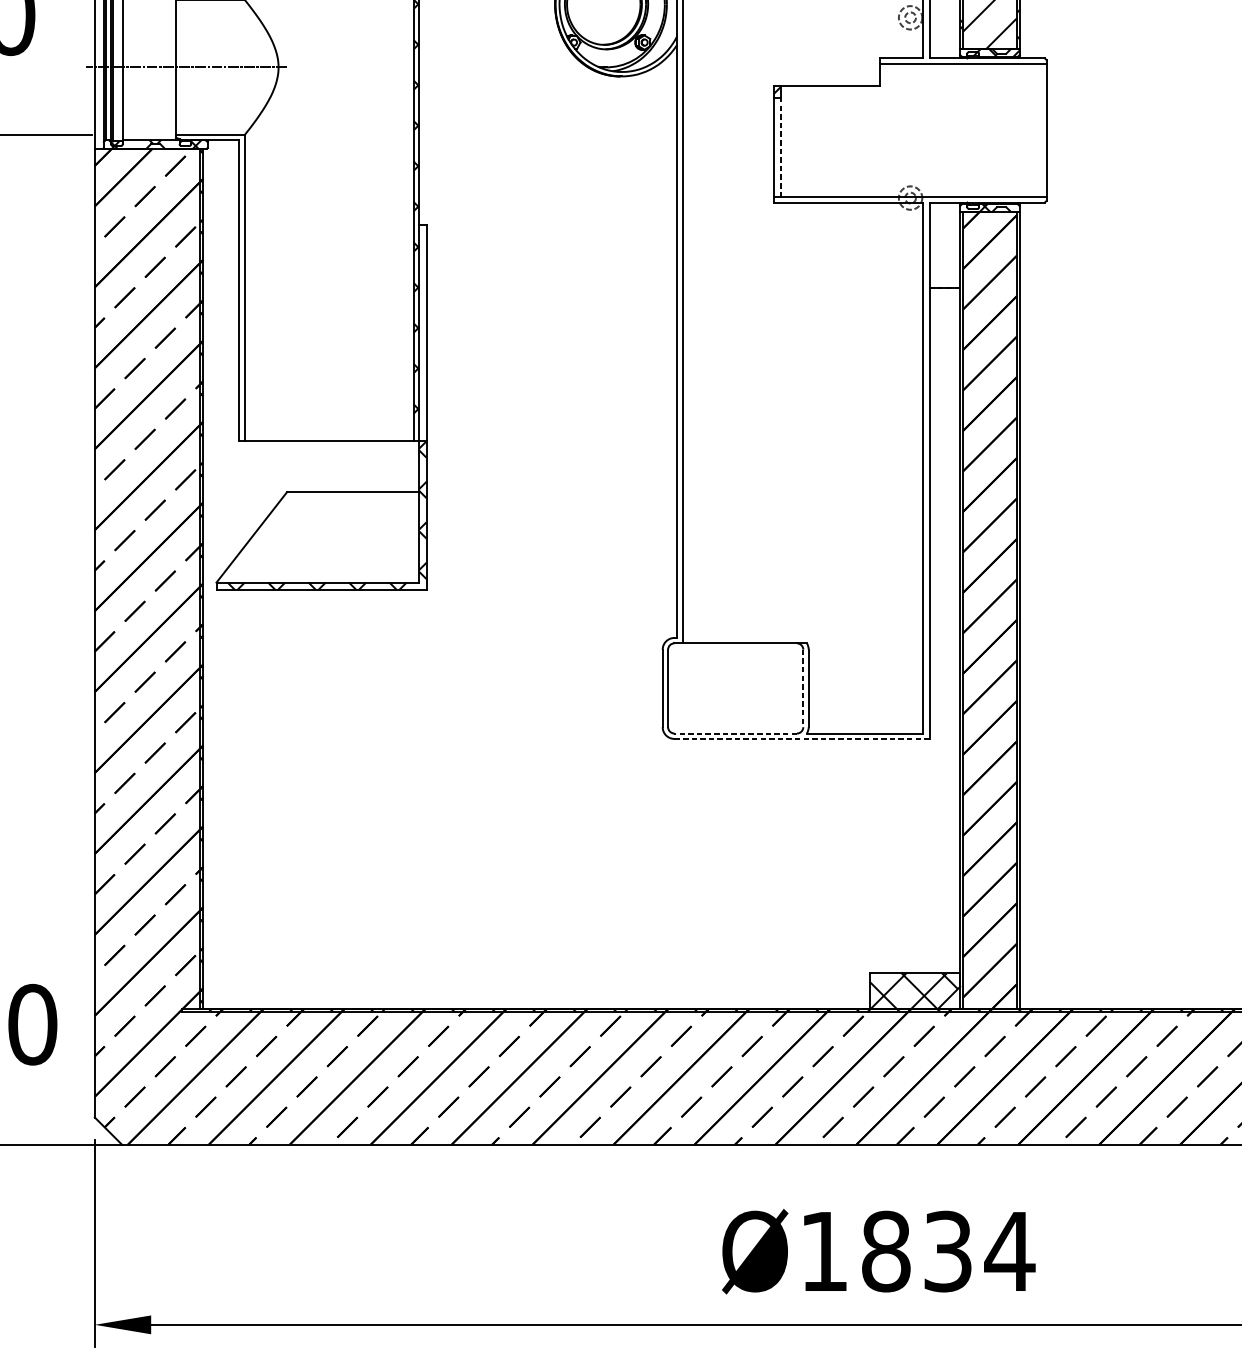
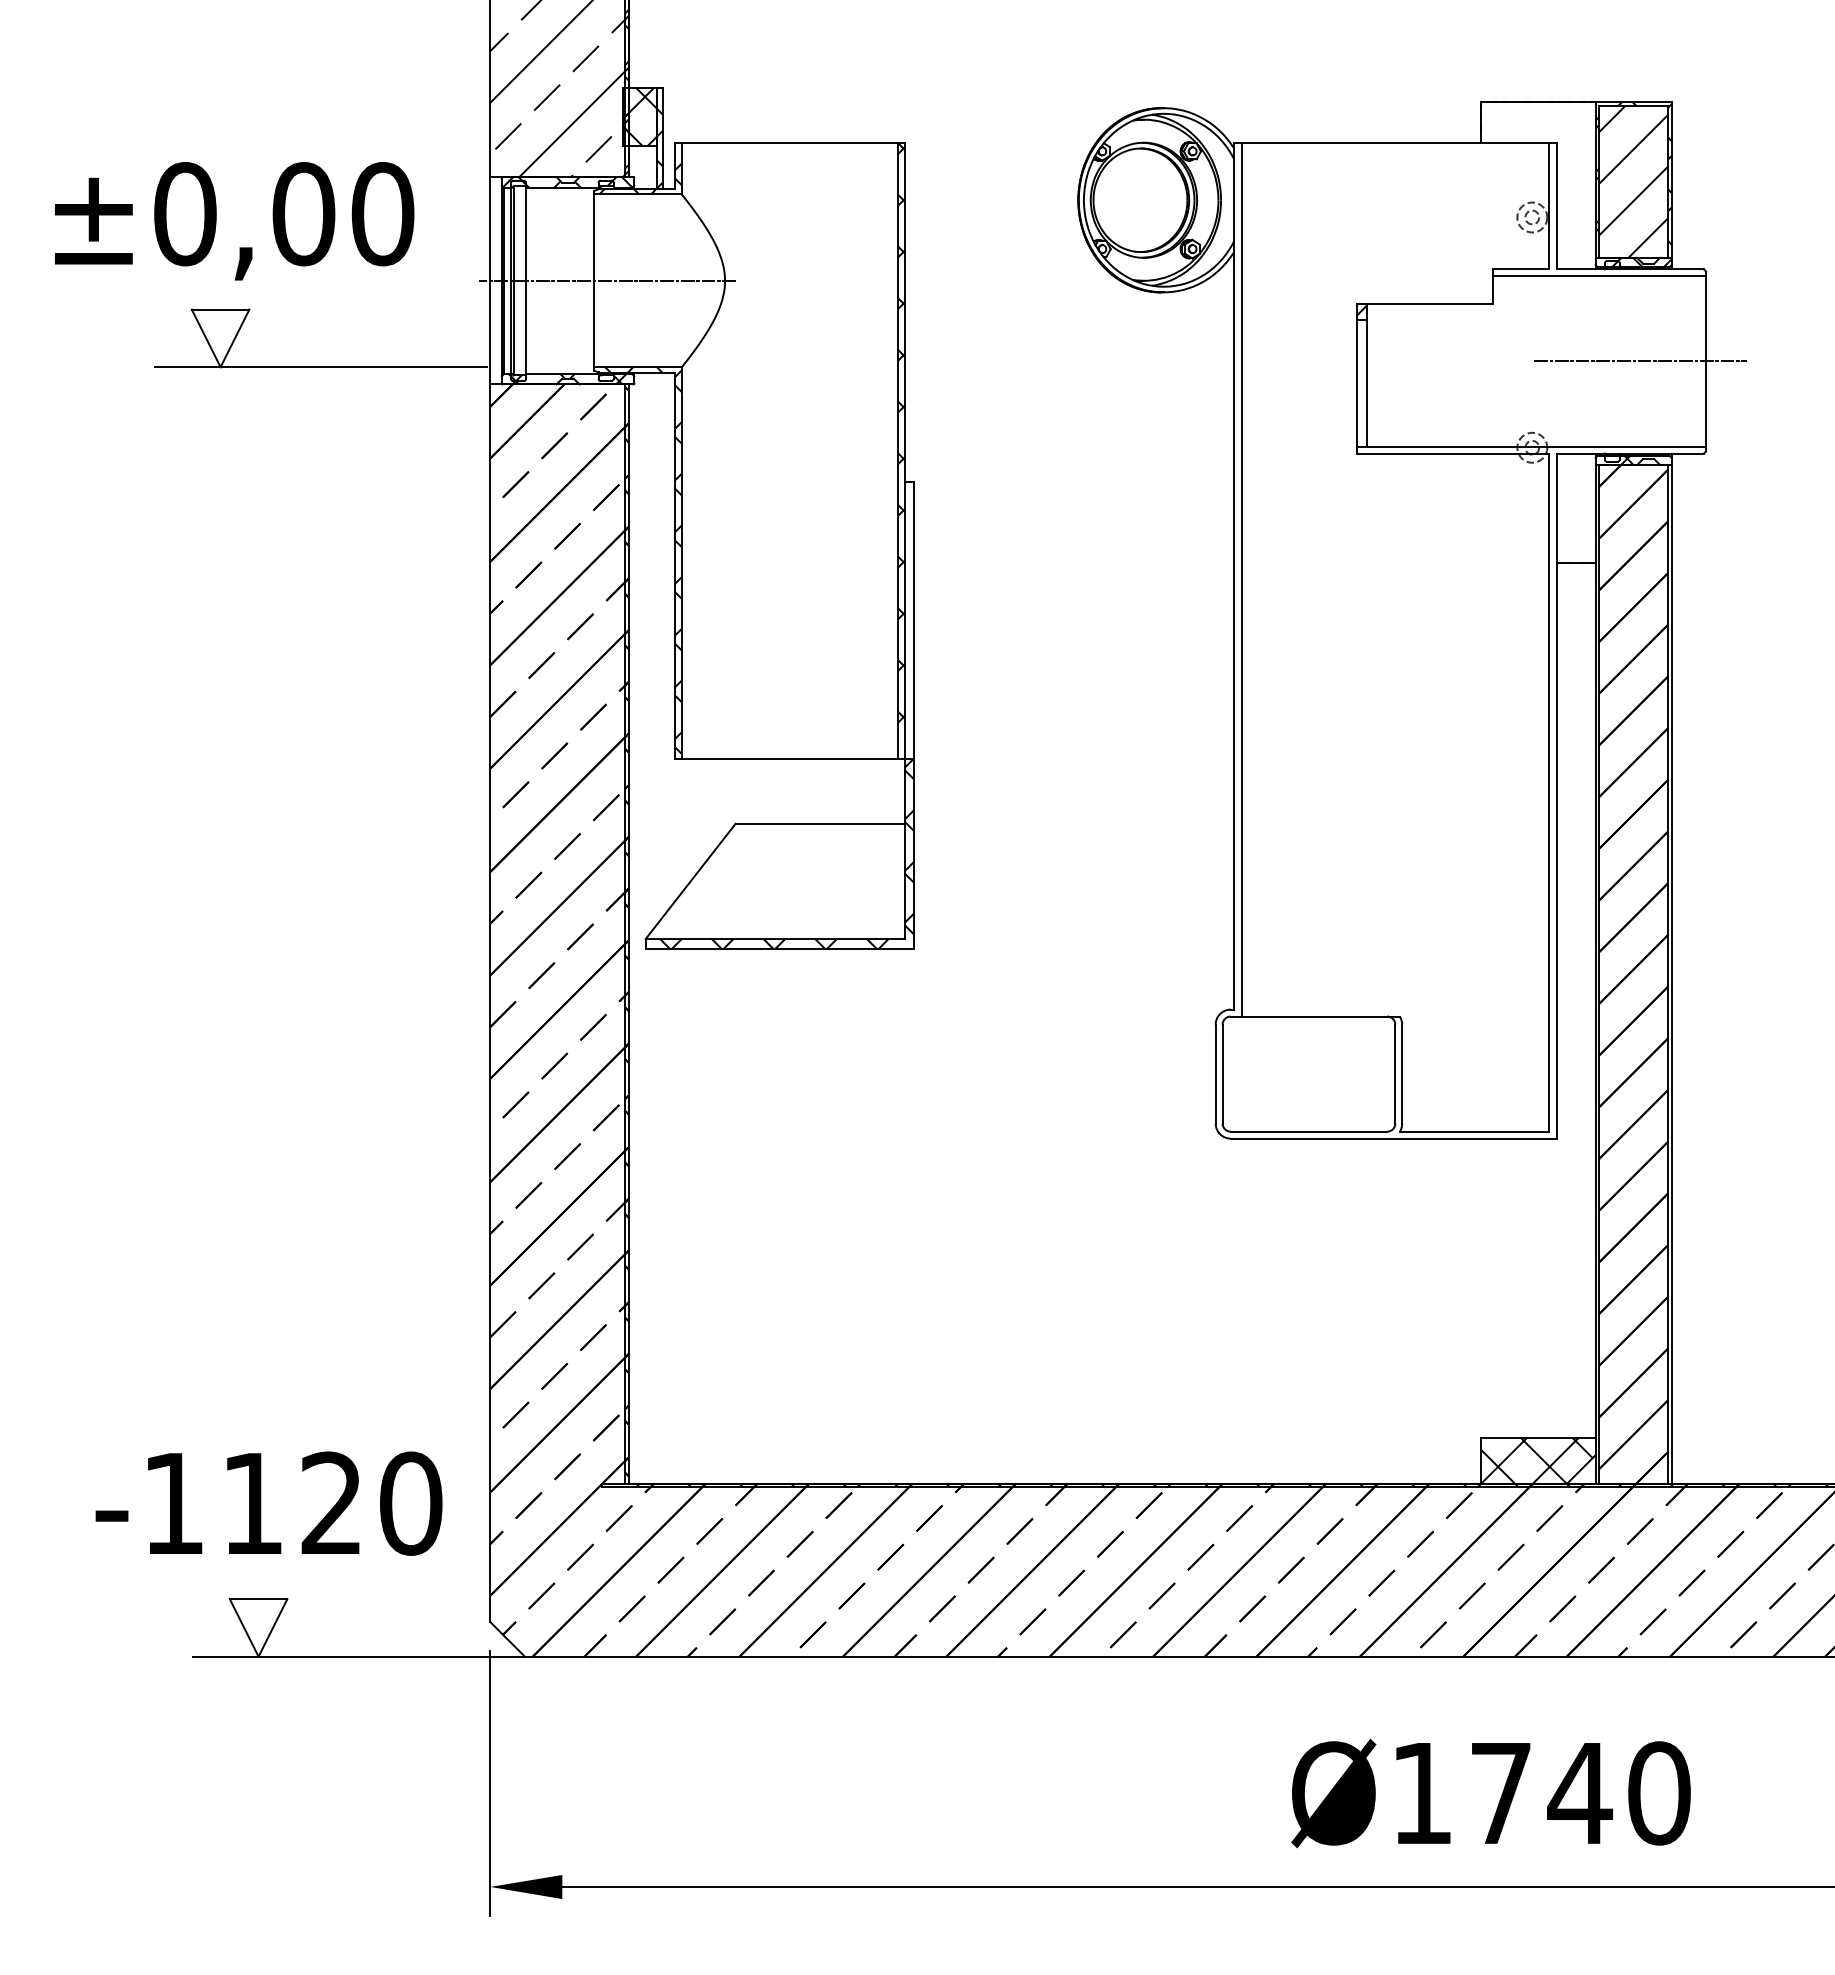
line: (995, 130) -> (1640, 361), added
line: (780, 146) -> (1366, 382), dashed -> solid
hatch: (214, 286) -> (643, 560), added
line: (803, 688) -> (1395, 1074), dashed -> solid
line: (735, 733) -> (1308, 1131), dashed -> solid
line: (801, 738) -> (1393, 1138), dashed -> solid
text: (949, 1251) -> (1581, 1793), Ø1834 -> Ø1740

